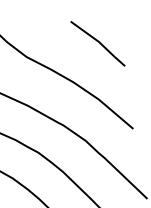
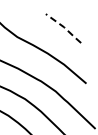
line: (99, 42) -> (64, 27), solid -> dashed

